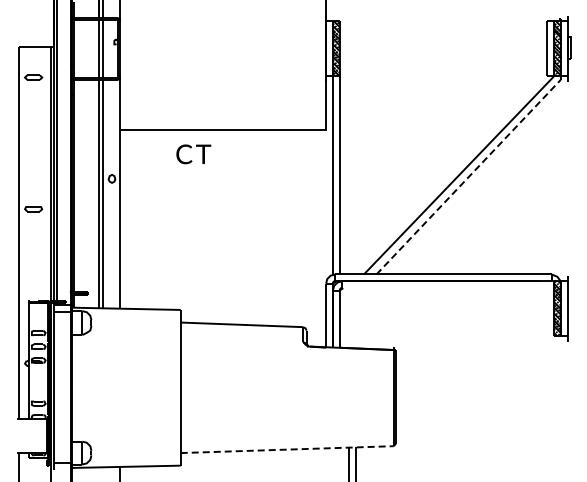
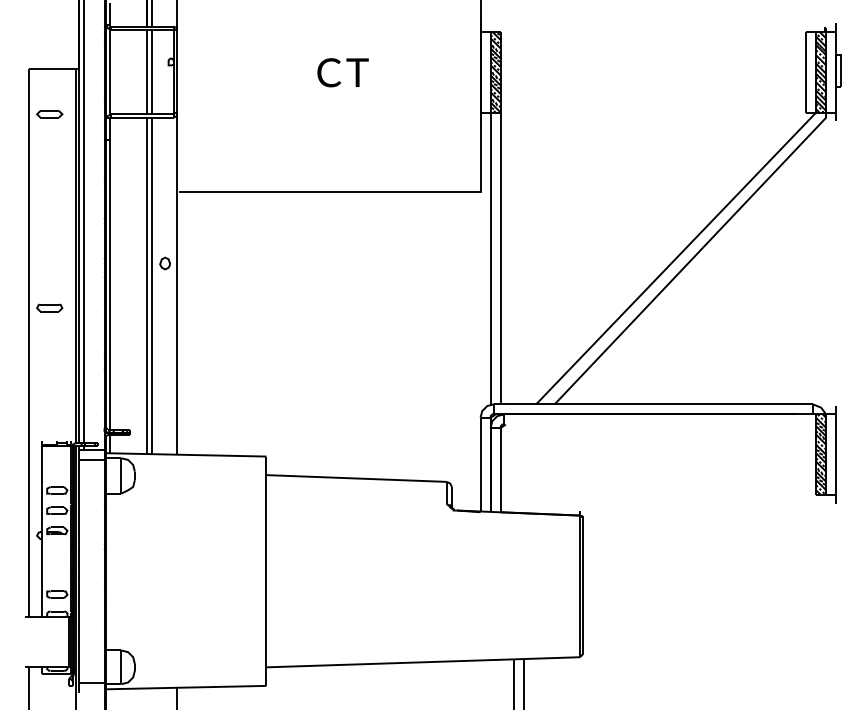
text: (193, 154) -> (342, 72), moved
line: (468, 176) -> (690, 259), dashed -> solid
line: (287, 449) -> (423, 662), dashed -> solid

